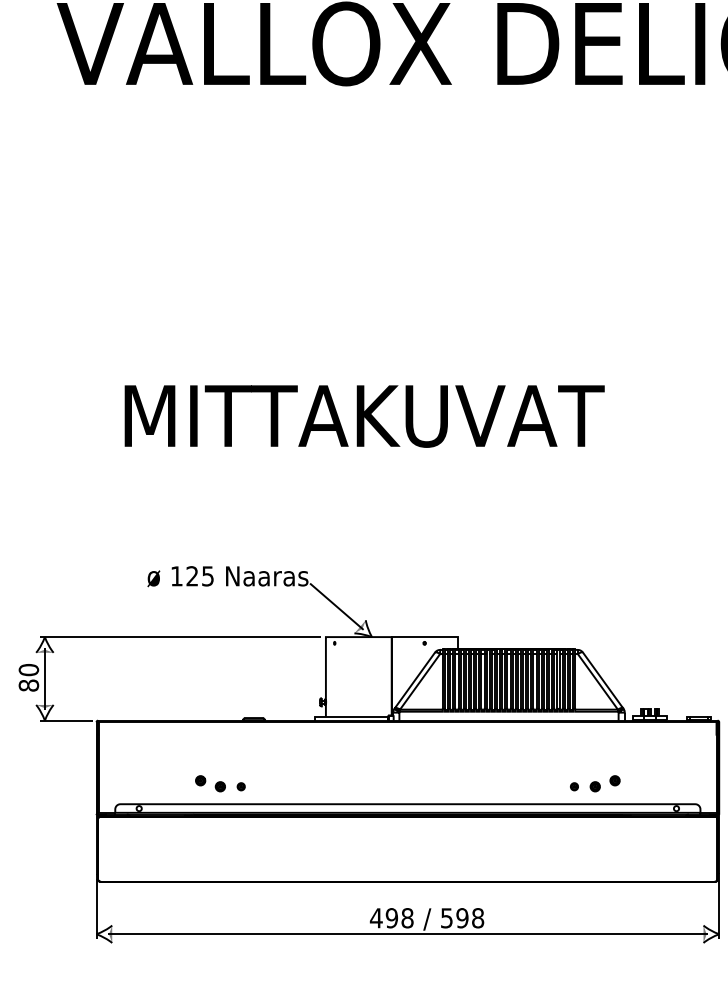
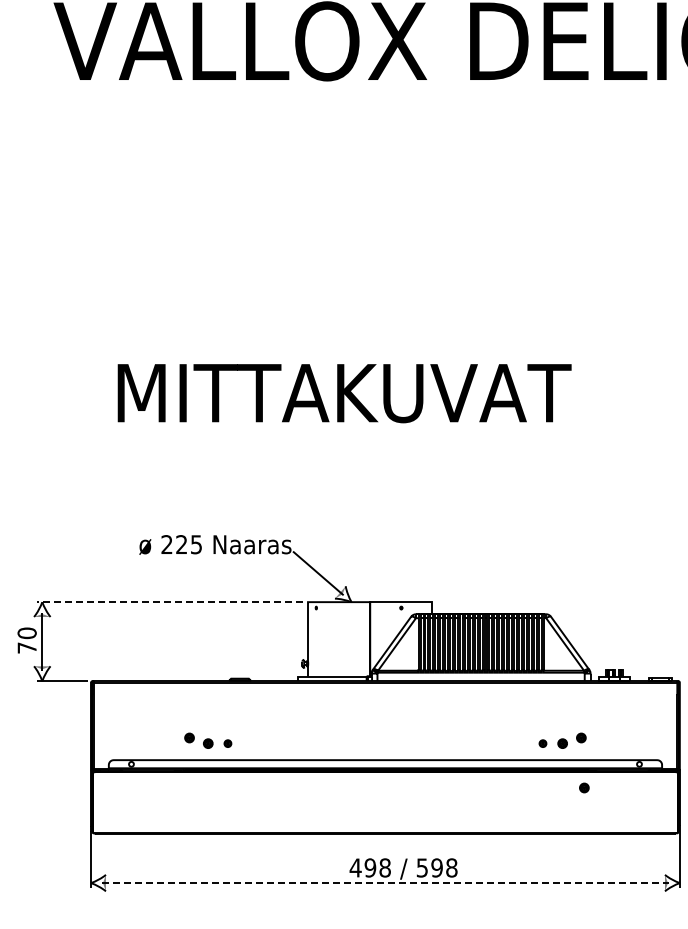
text: (176, 576) -> (166, 544), 125 -> 225
line: (180, 637) -> (170, 602), solid -> dashed
text: (28, 685) -> (26, 647), 80 -> 70
part: (618, 833) -> (584, 787), added
line: (407, 934) -> (385, 883), solid -> dashed

